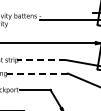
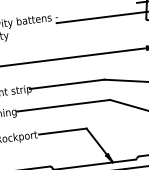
line: (41, 60) -> (67, 85), dashed -> solid
line: (37, 73) -> (63, 105), dashed -> solid

